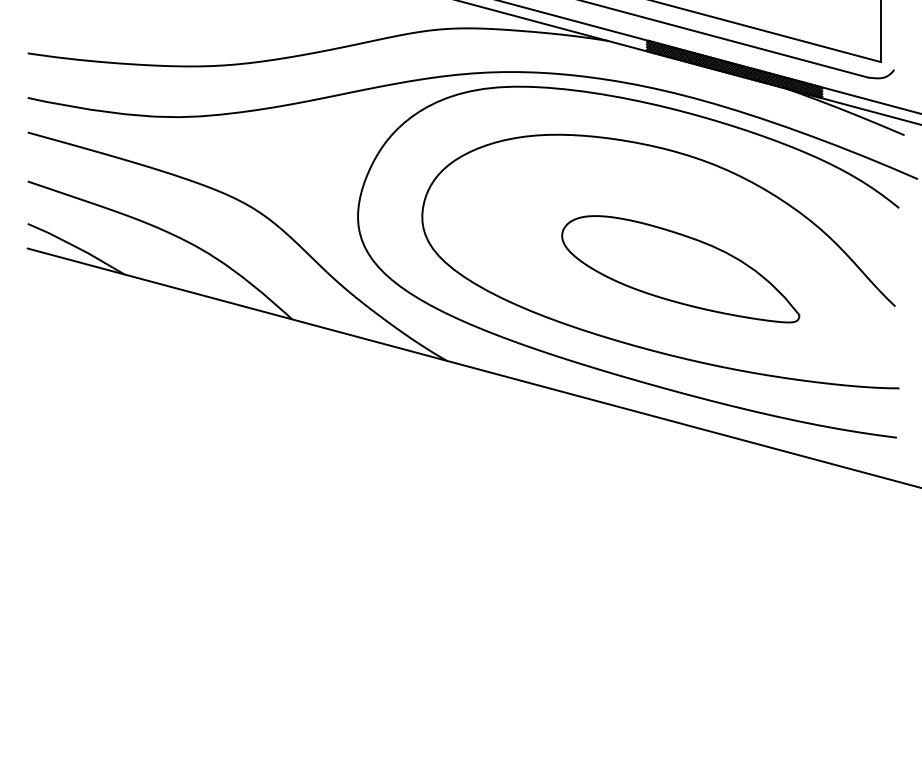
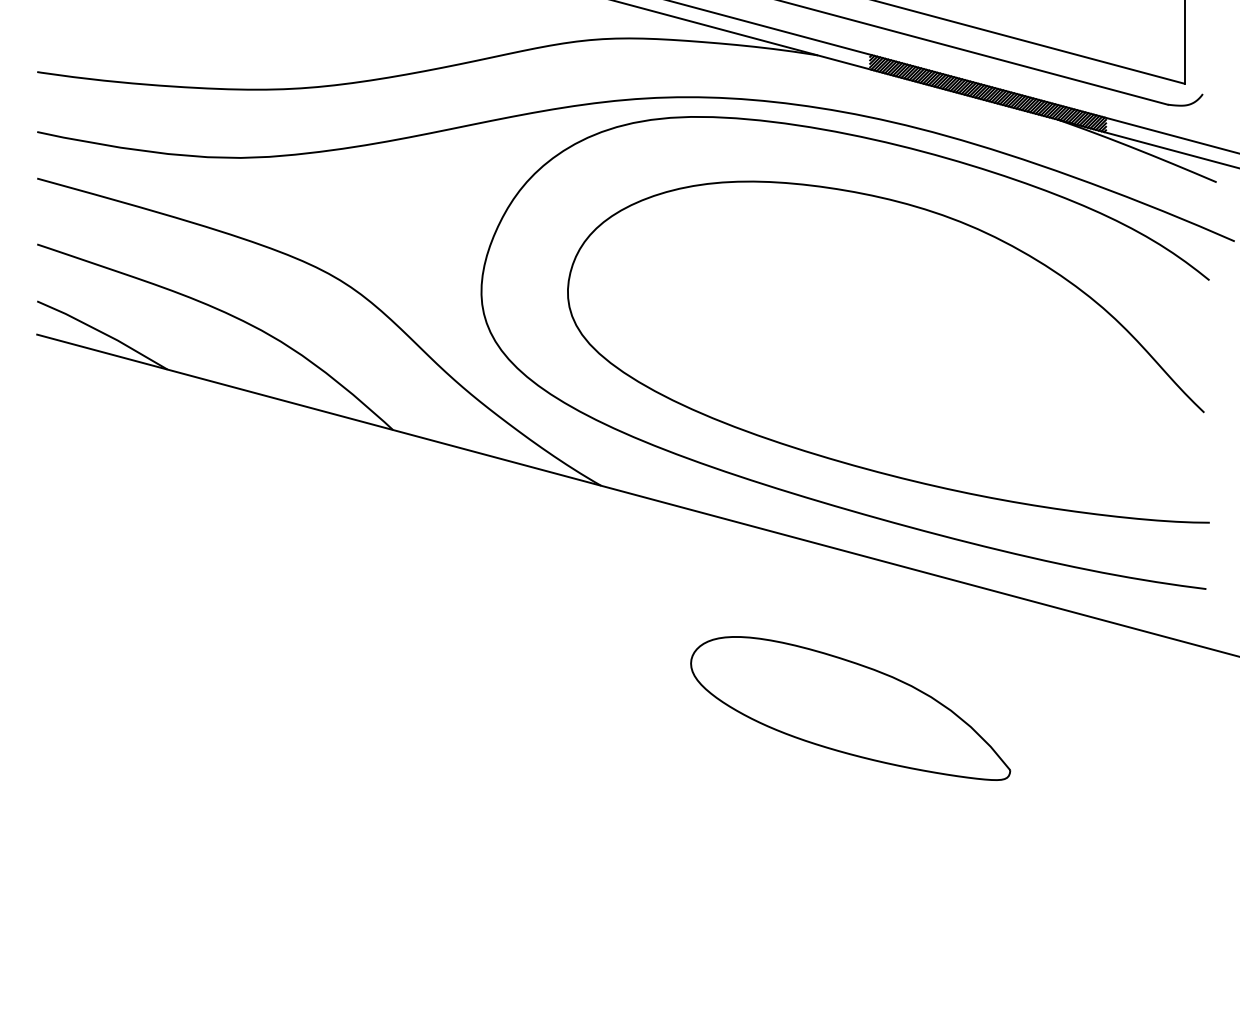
part: (680, 269) -> (850, 708), moved

